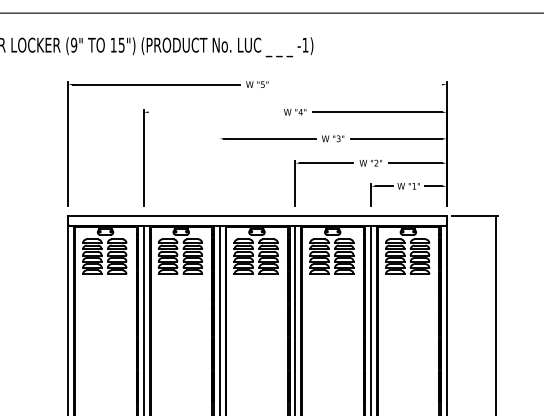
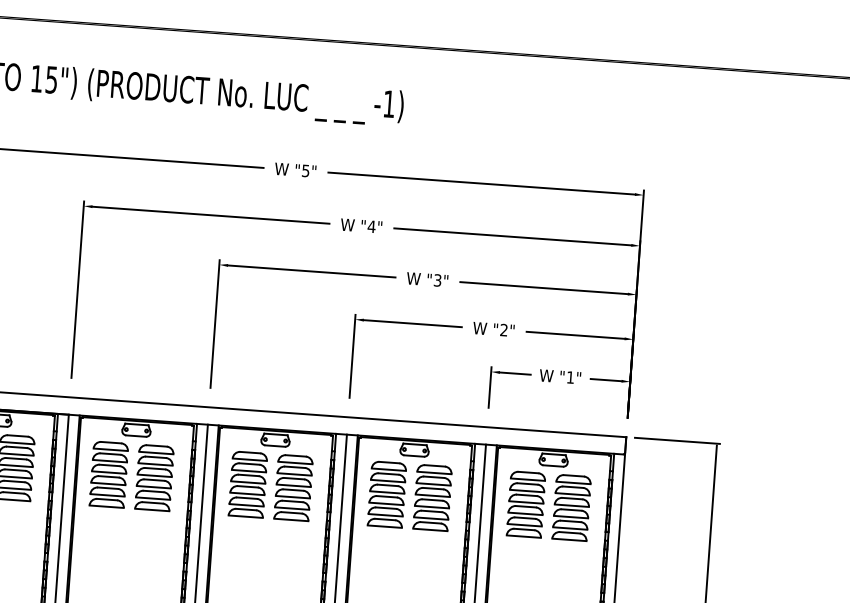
line: (358, 84) -> (481, 183), added
line: (212, 112) -> (209, 215), added
line: (219, 170) -> (214, 322), added

